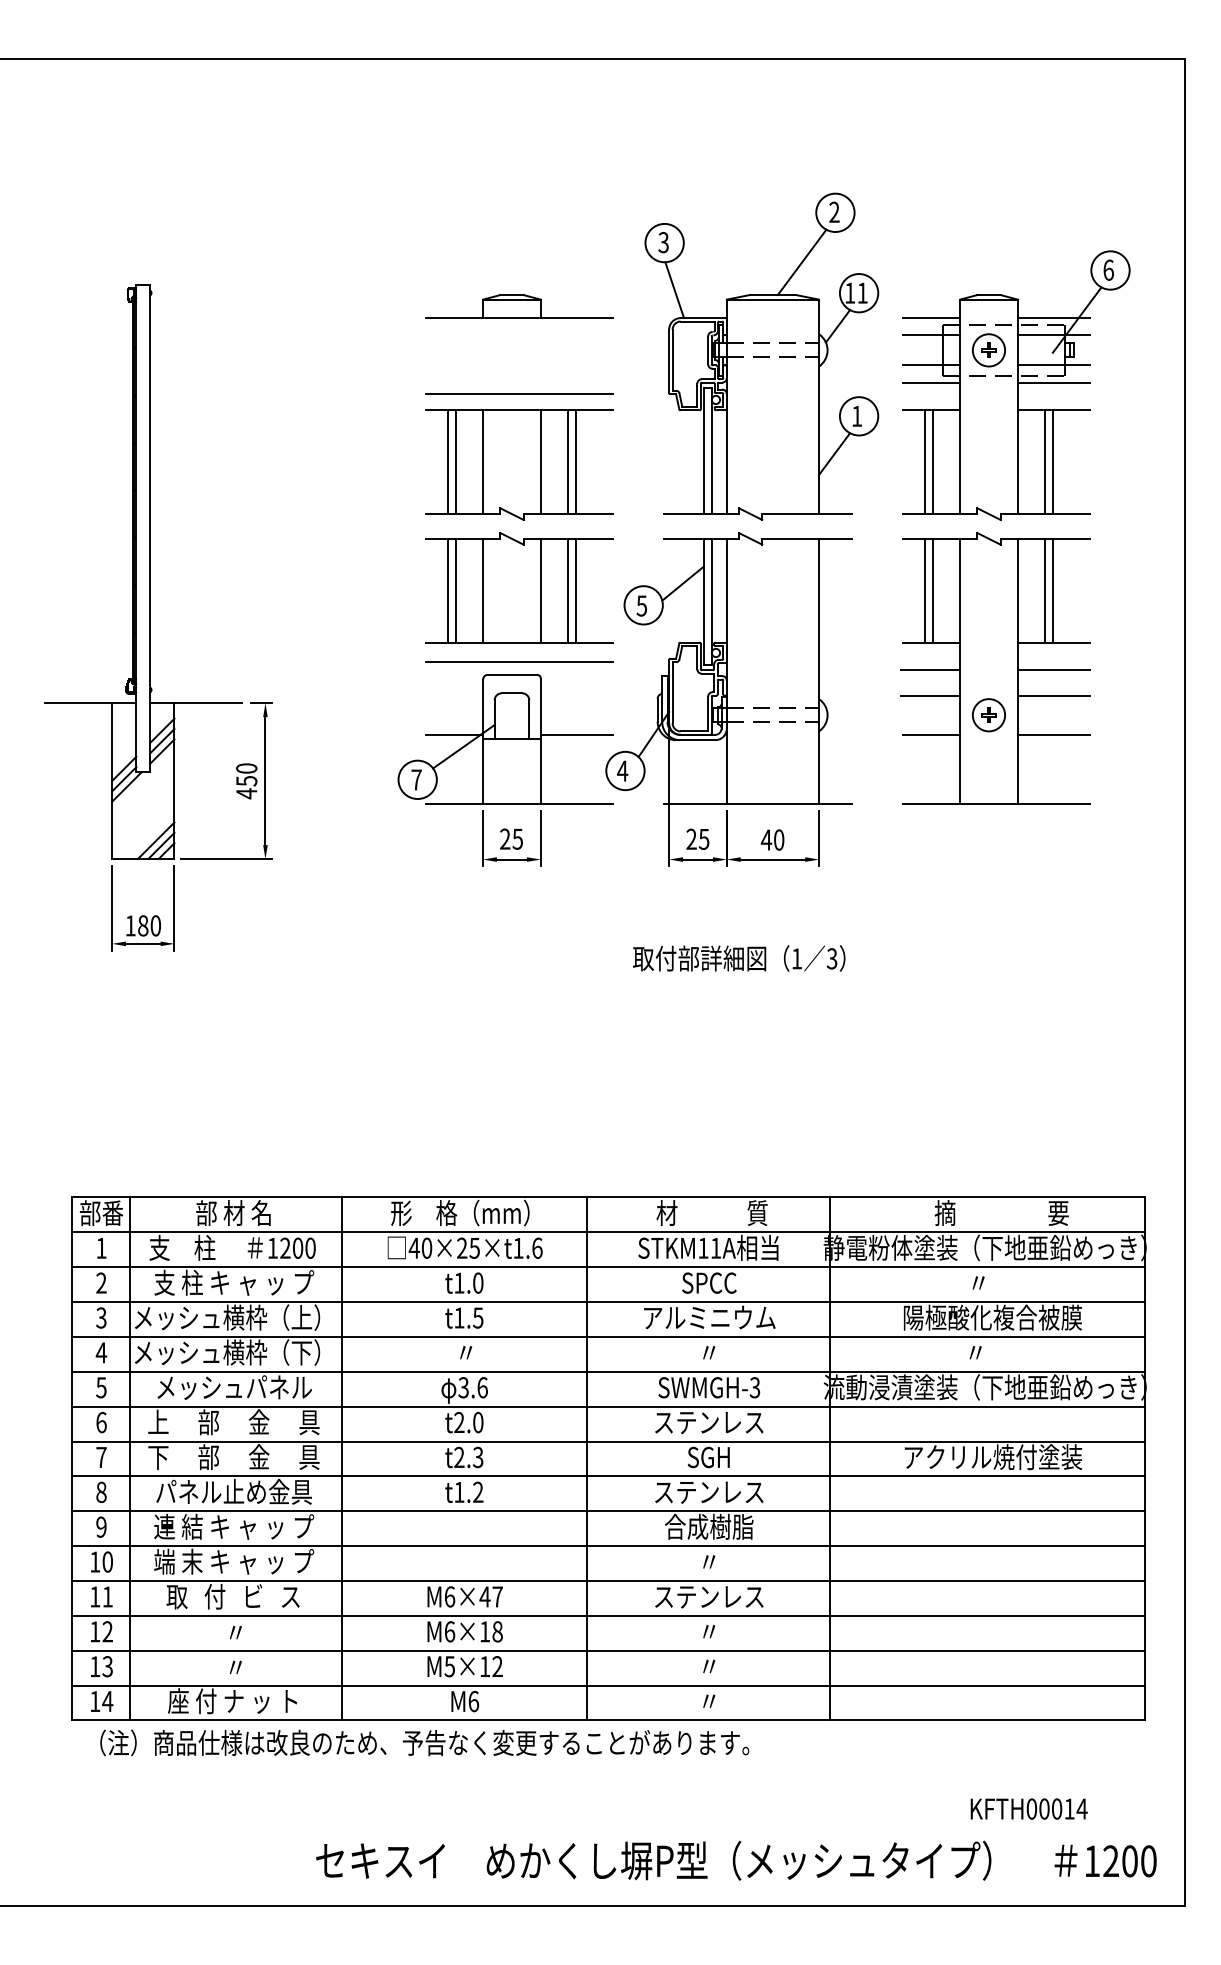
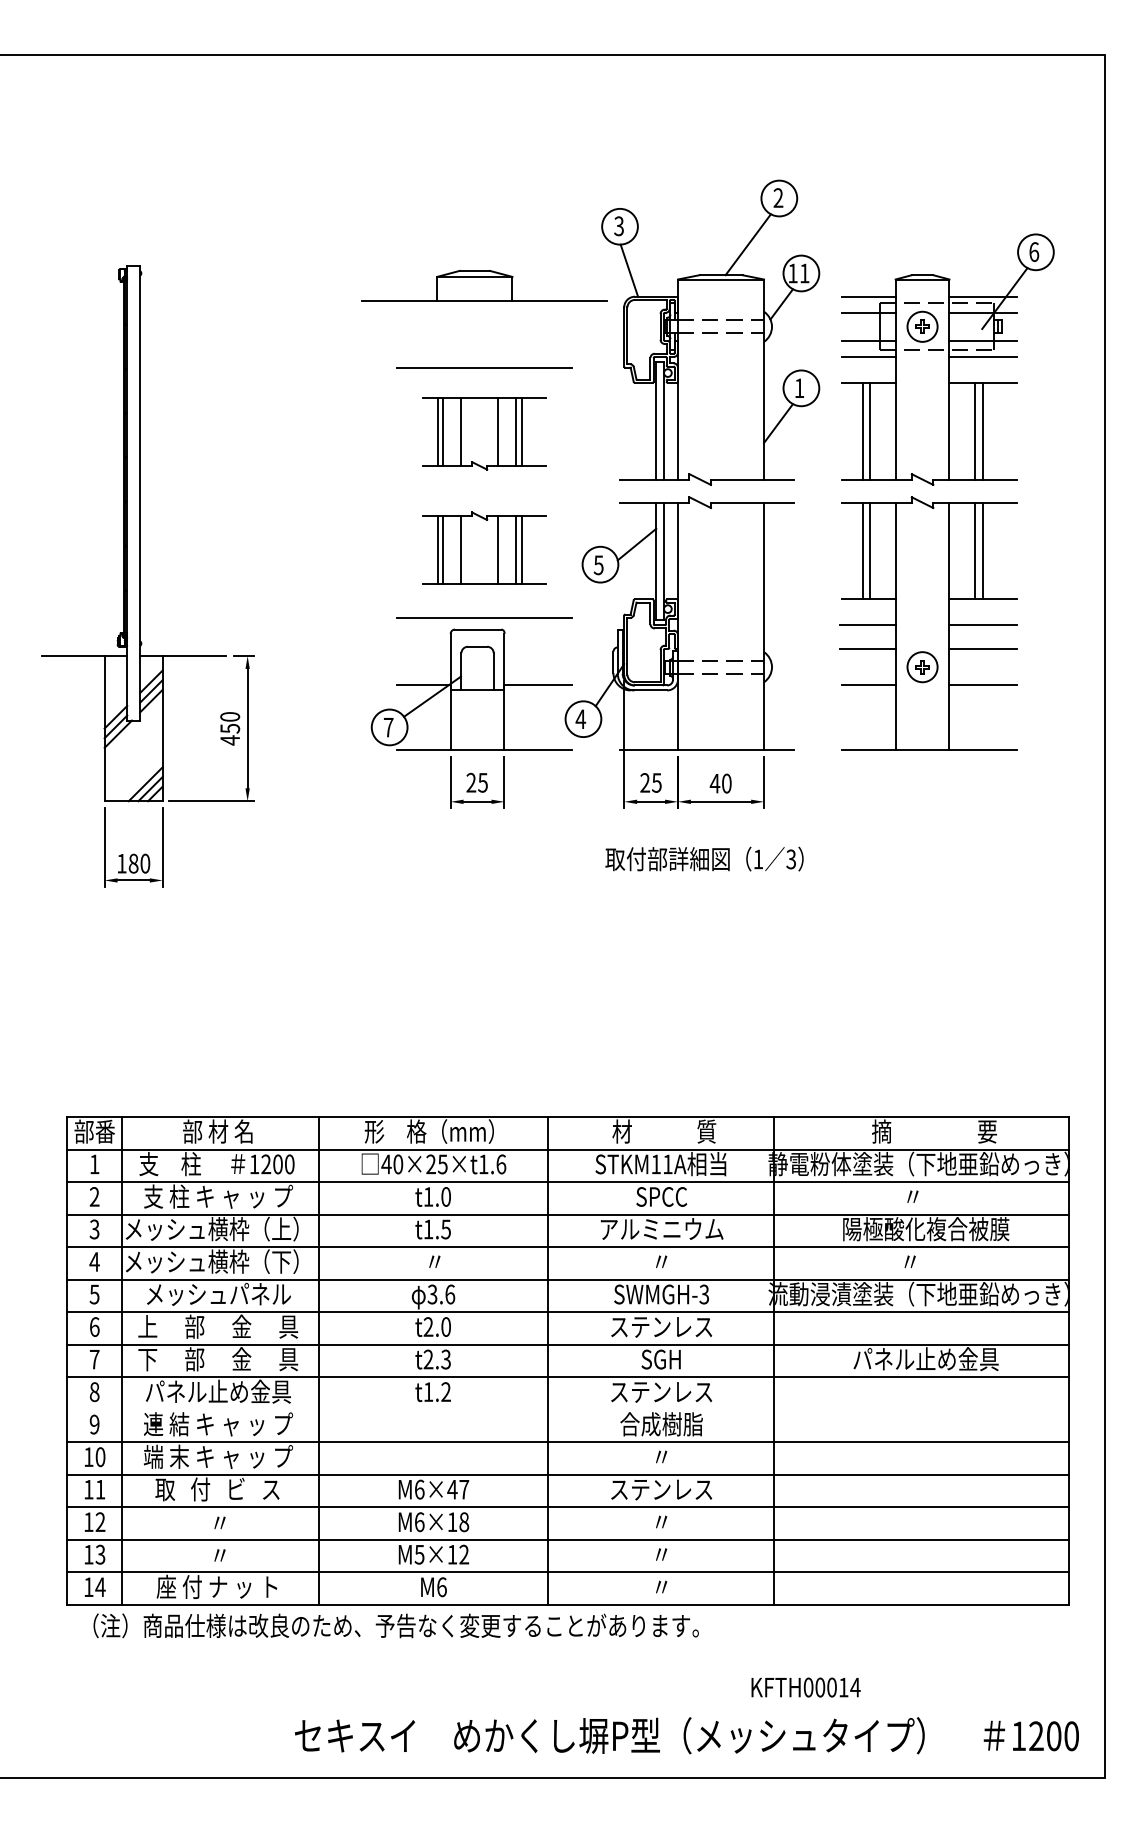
part: (519, 306) -> (484, 285), size x1.4
part: (519, 464) -> (484, 433), size x0.7
part: (519, 586) -> (484, 547), size x0.7
text: (739, 957) -> (704, 858), moved
text: (993, 1457) -> (926, 1359), アクリル焼付塗装 -> パネル止め金具
line: (608, 1510) -> (567, 1409), removed
text: (1028, 1809) -> (805, 1687), moved

